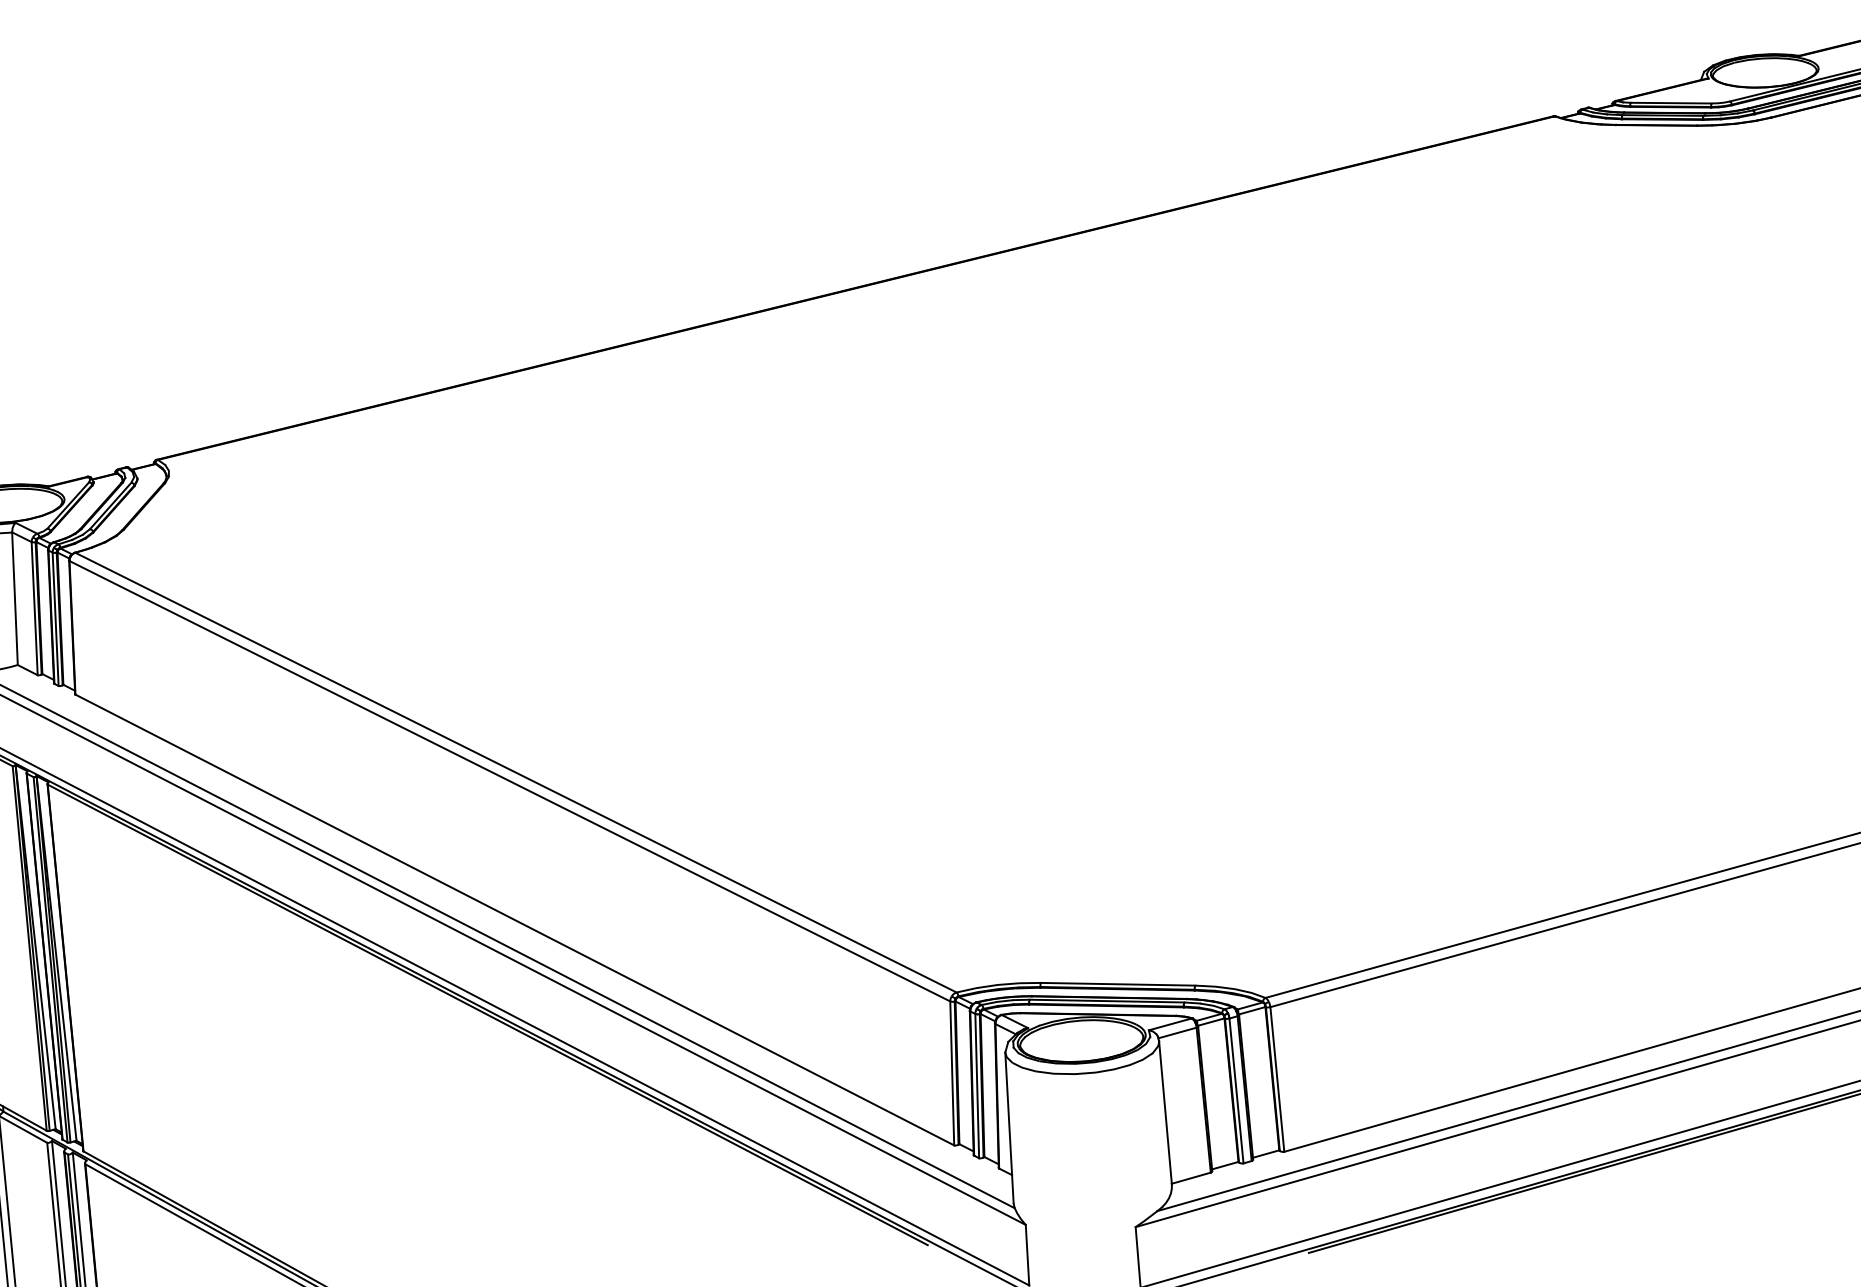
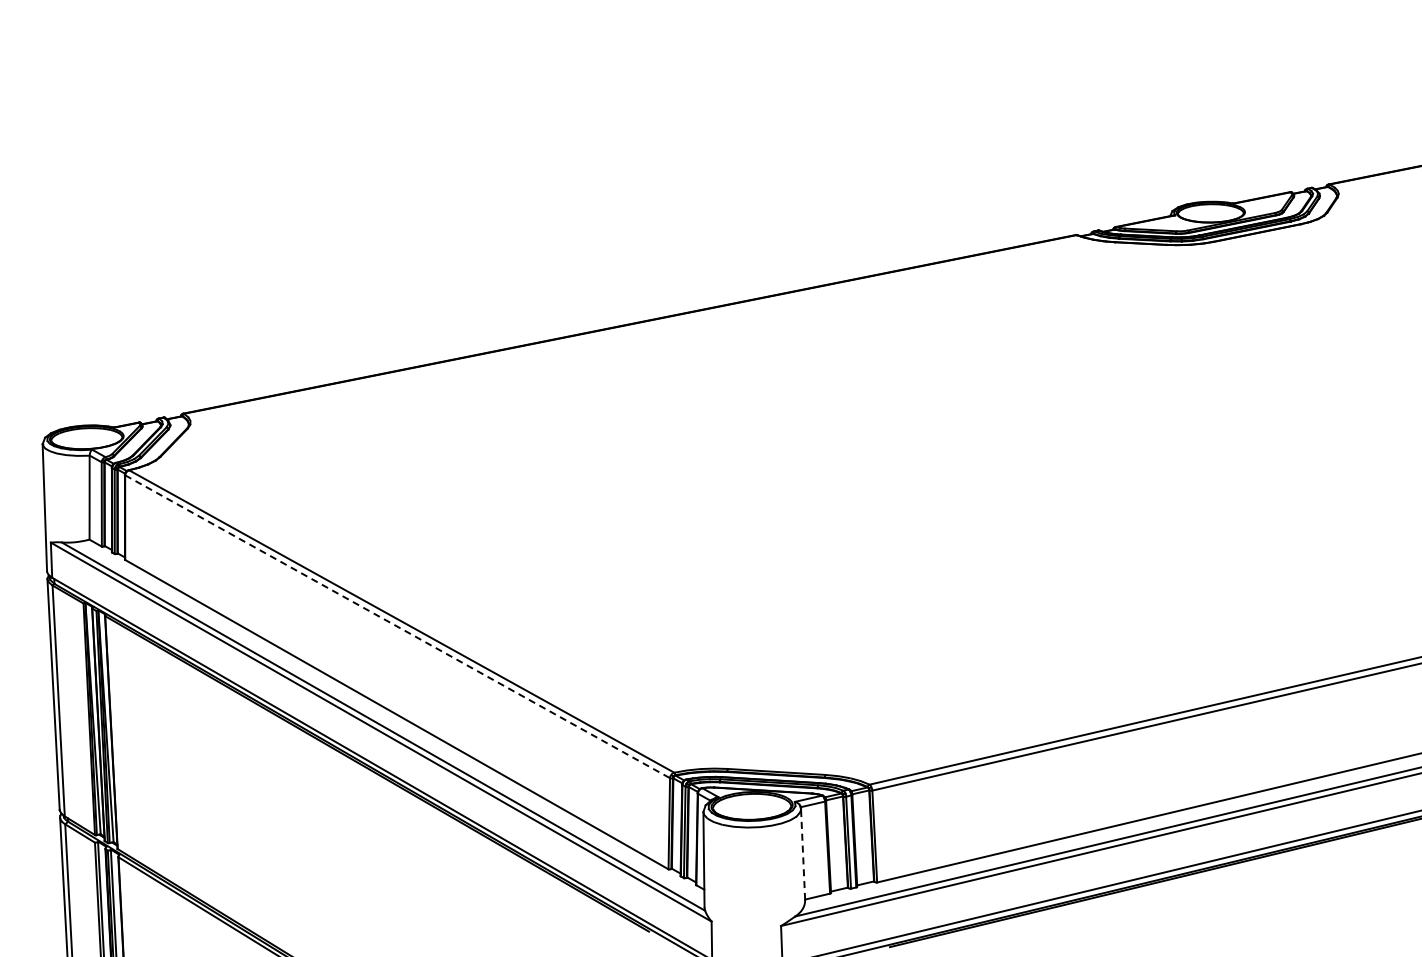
line: (509, 780) -> (397, 626), solid -> dashed
line: (1166, 1112) -> (803, 854), solid -> dashed

